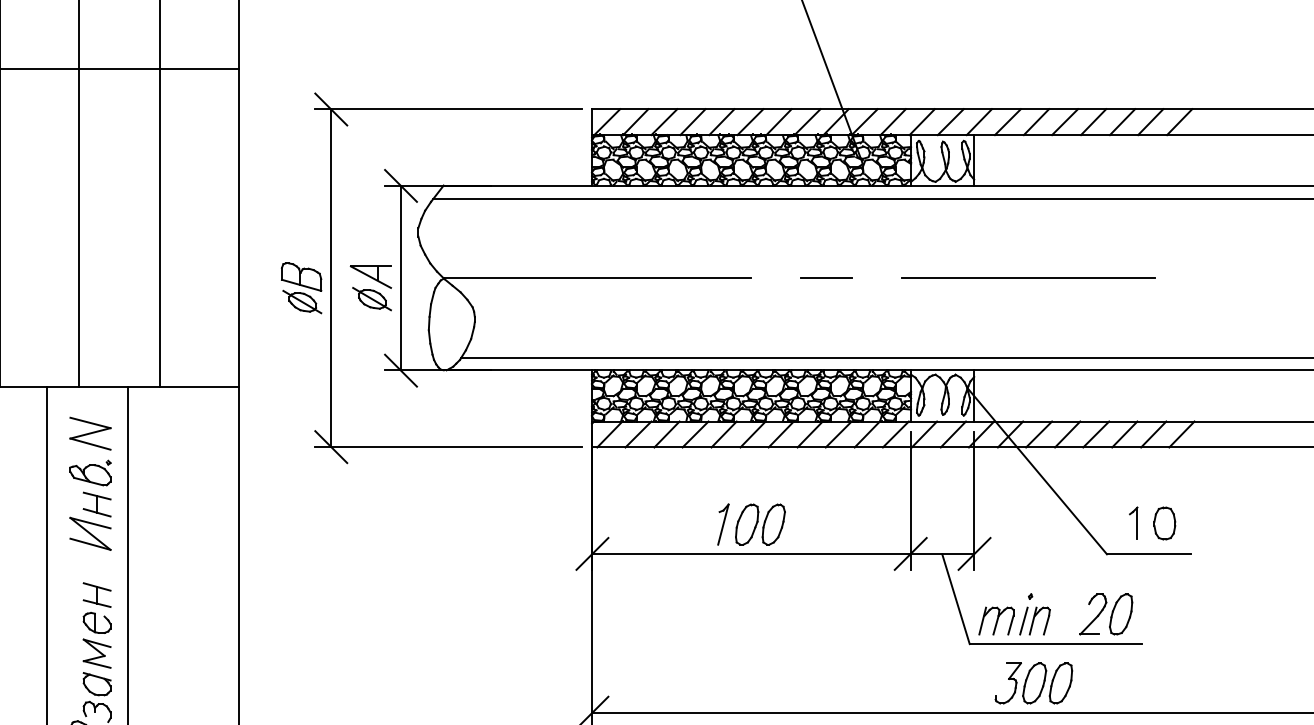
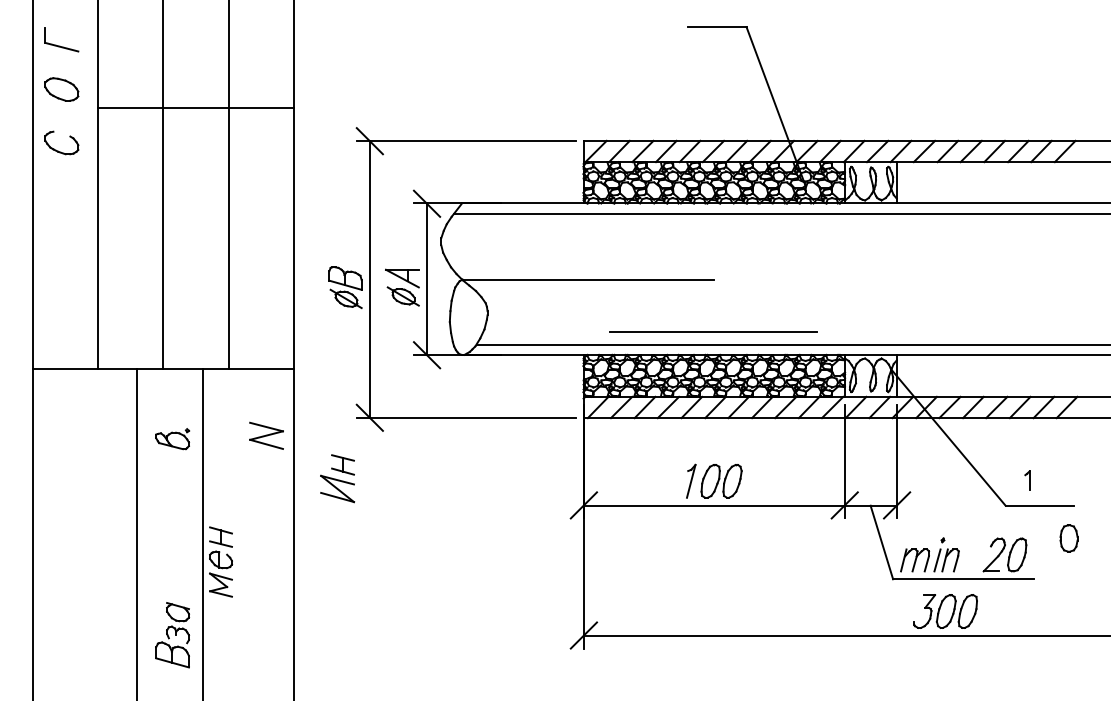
line: (826, 278) -> (775, 279), removed
line: (1028, 278) -> (713, 331), moved
part: (90, 433) -> (266, 435), moved
part: (90, 521) -> (337, 478), moved
part: (1133, 523) -> (1027, 480), size x0.7
part: (1164, 523) -> (1068, 538), moved
part: (96, 624) -> (220, 561), moved

